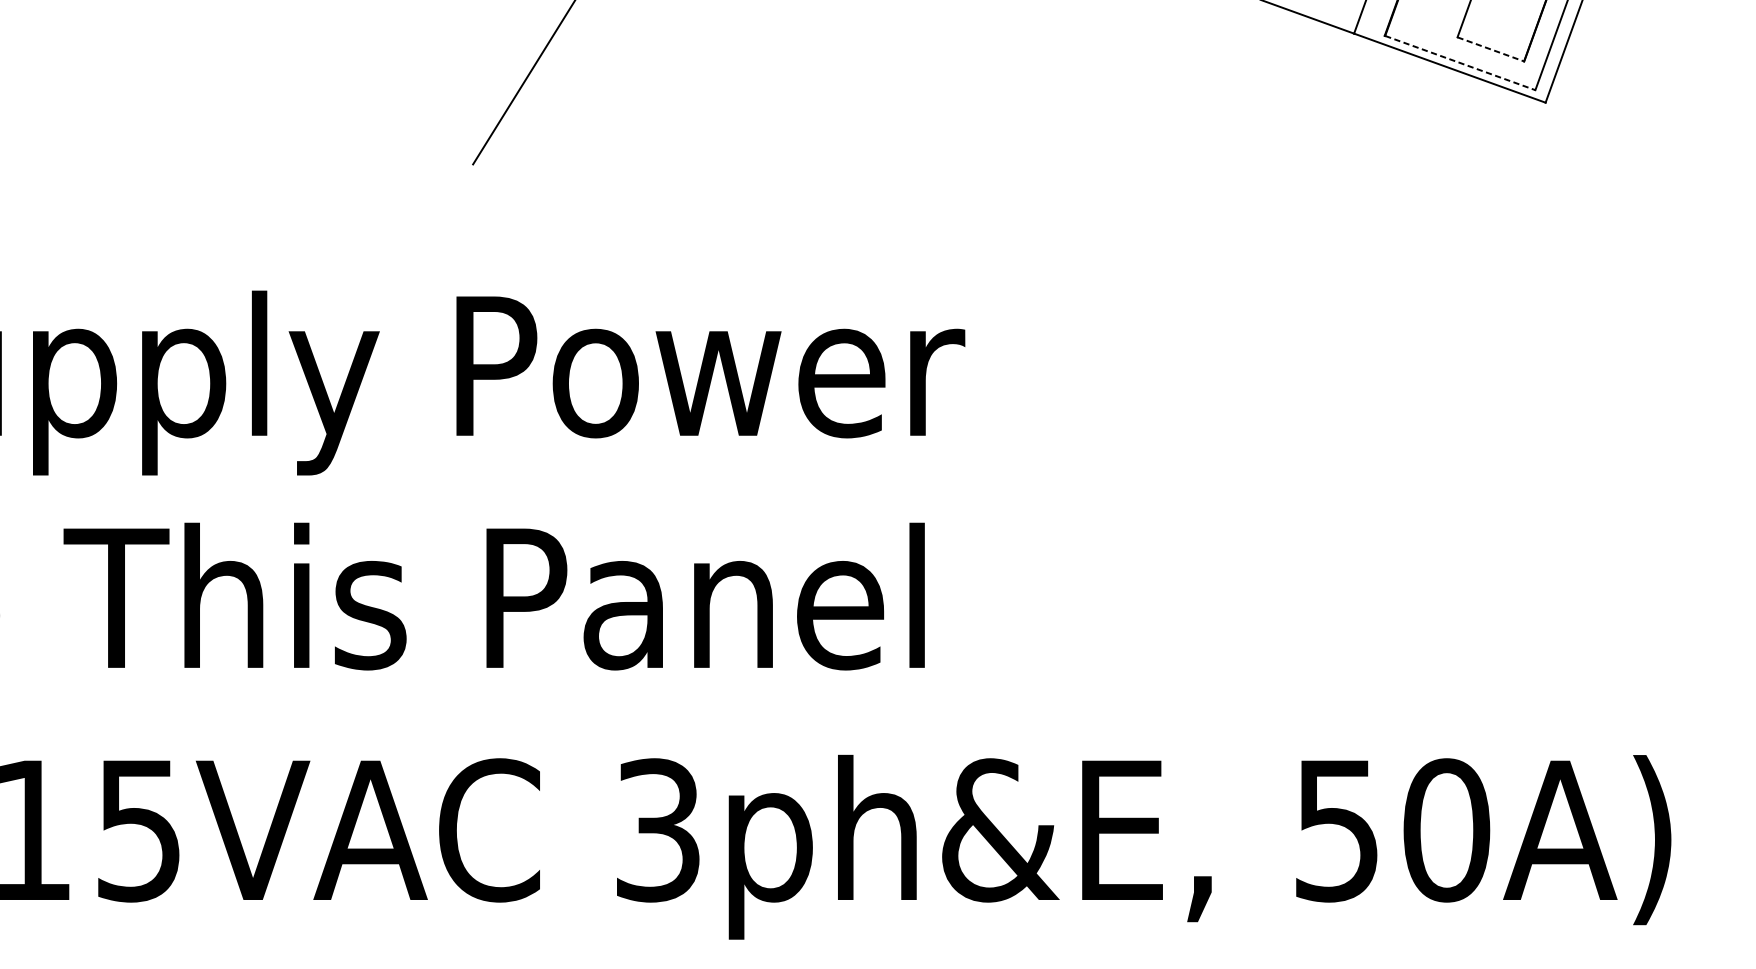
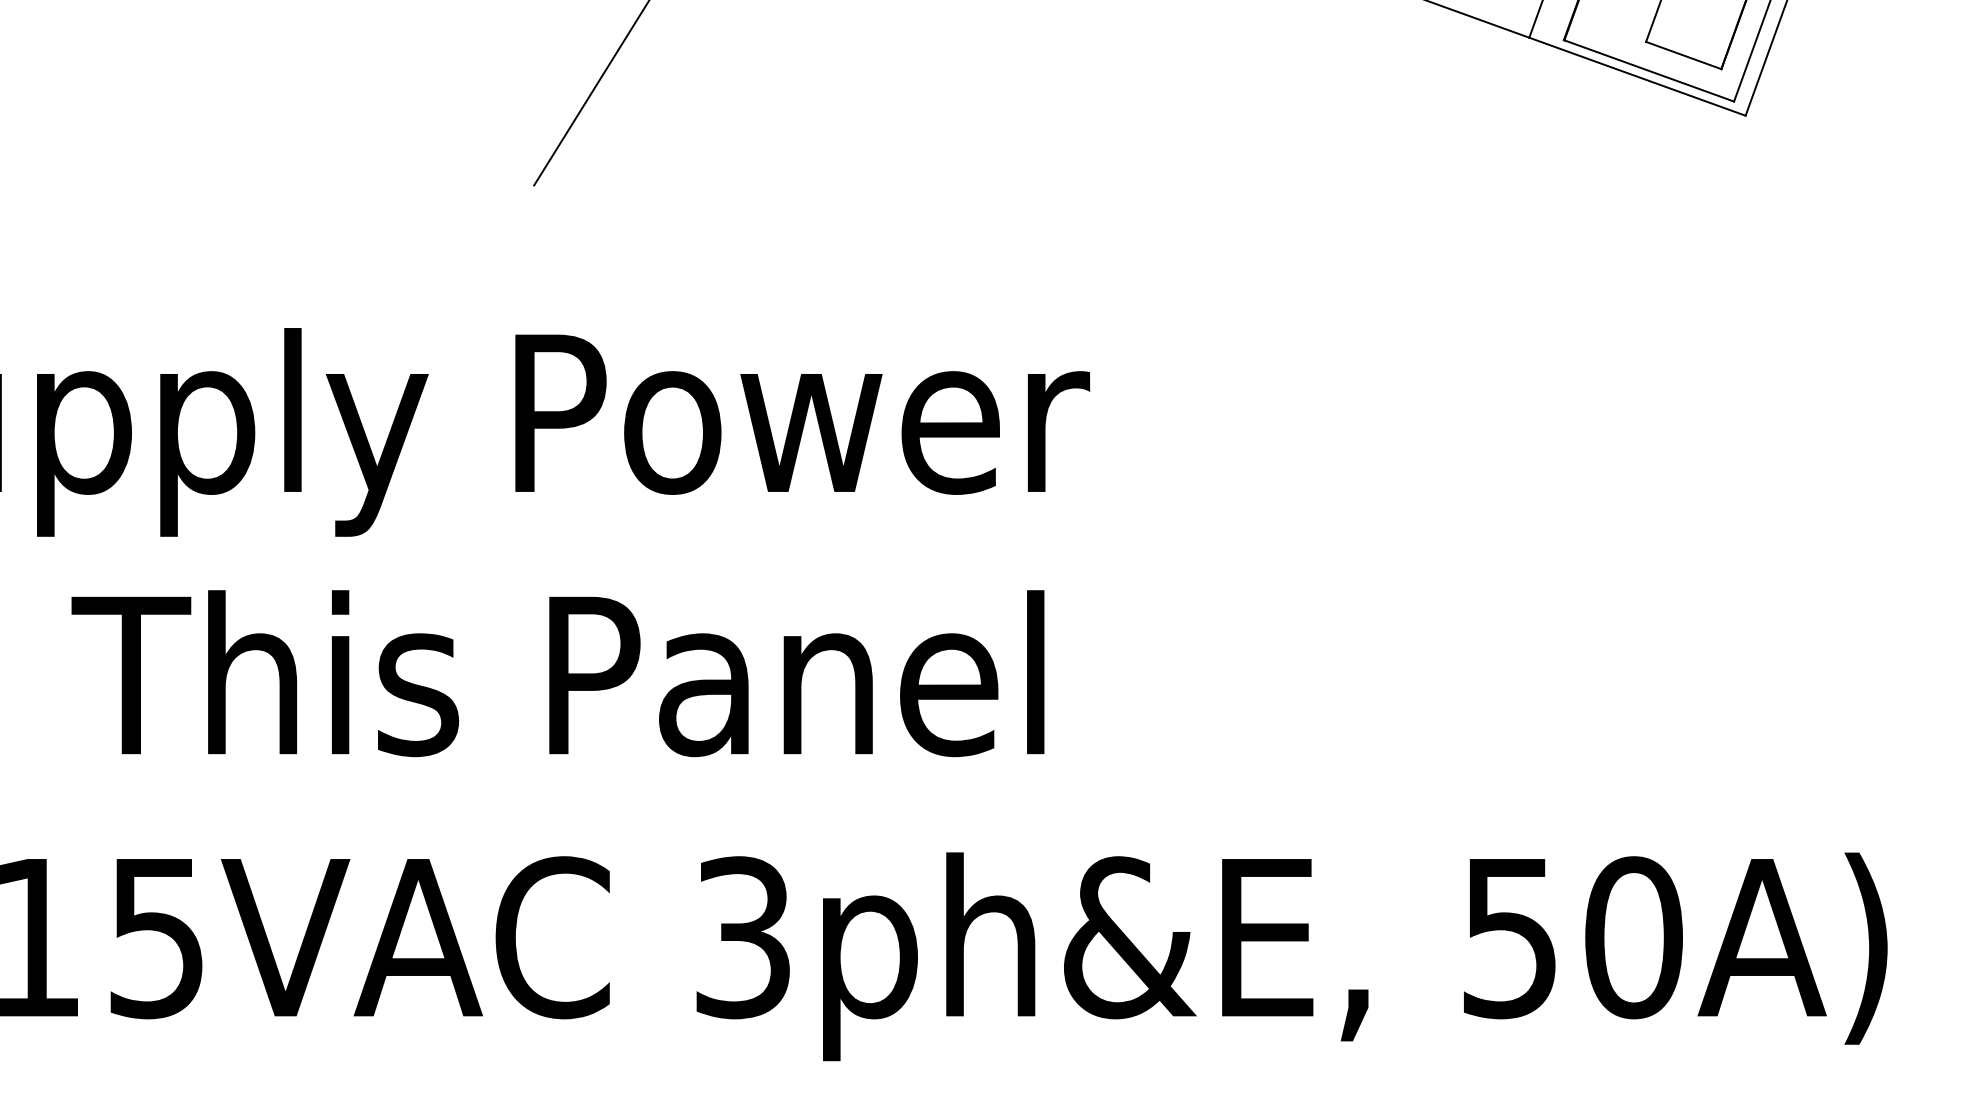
line: (1491, 49) -> (1684, 55), dashed -> solid
line: (1460, 63) -> (1649, 71), dashed -> solid

